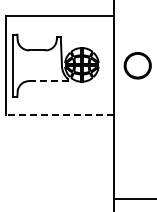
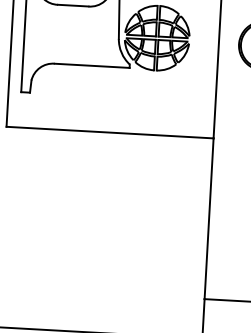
line: (48, 81) -> (91, 66), dashed -> solid
line: (60, 115) -> (110, 132), dashed -> solid

